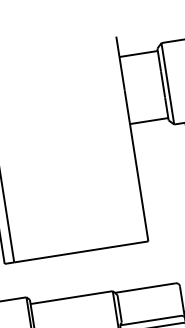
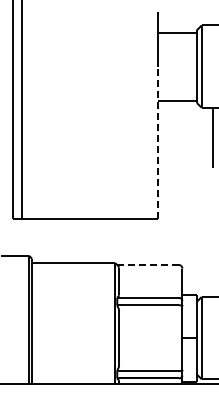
line: (136, 165) -> (158, 142), solid -> dashed
line: (144, 288) -> (147, 265), solid -> dashed

